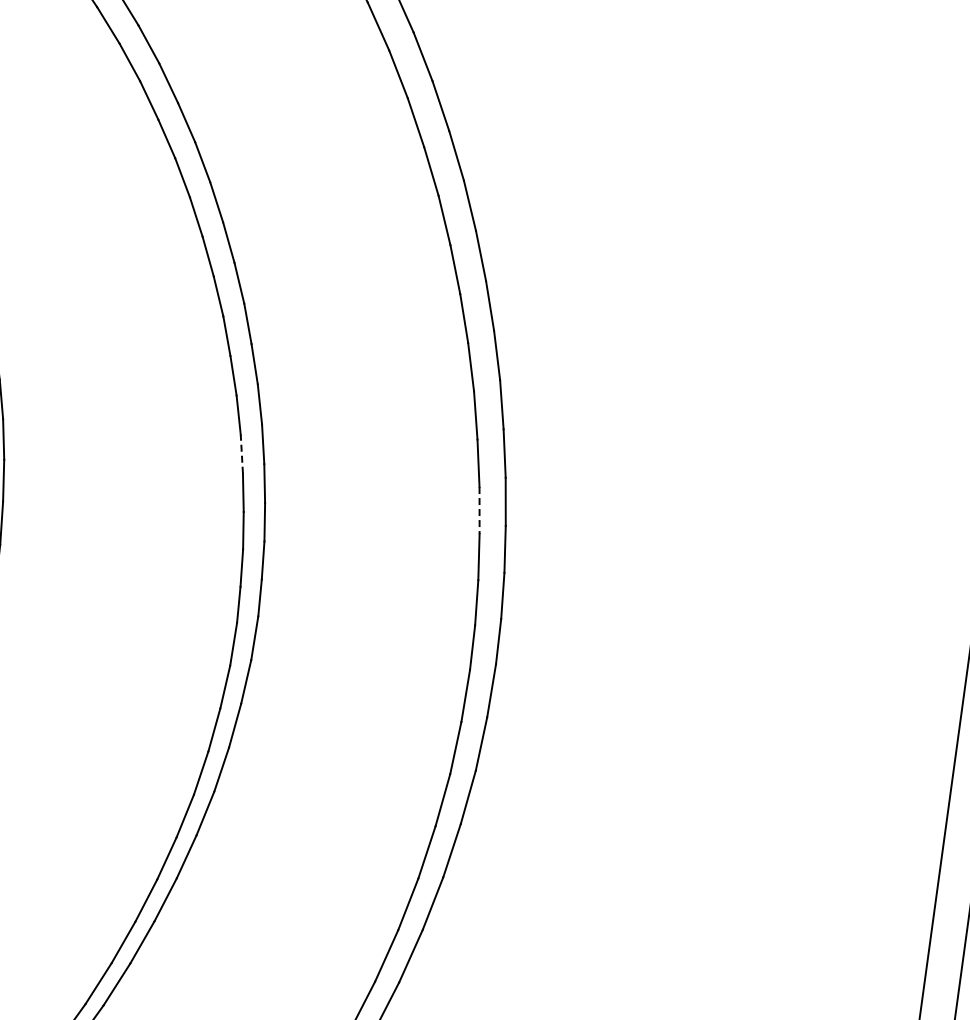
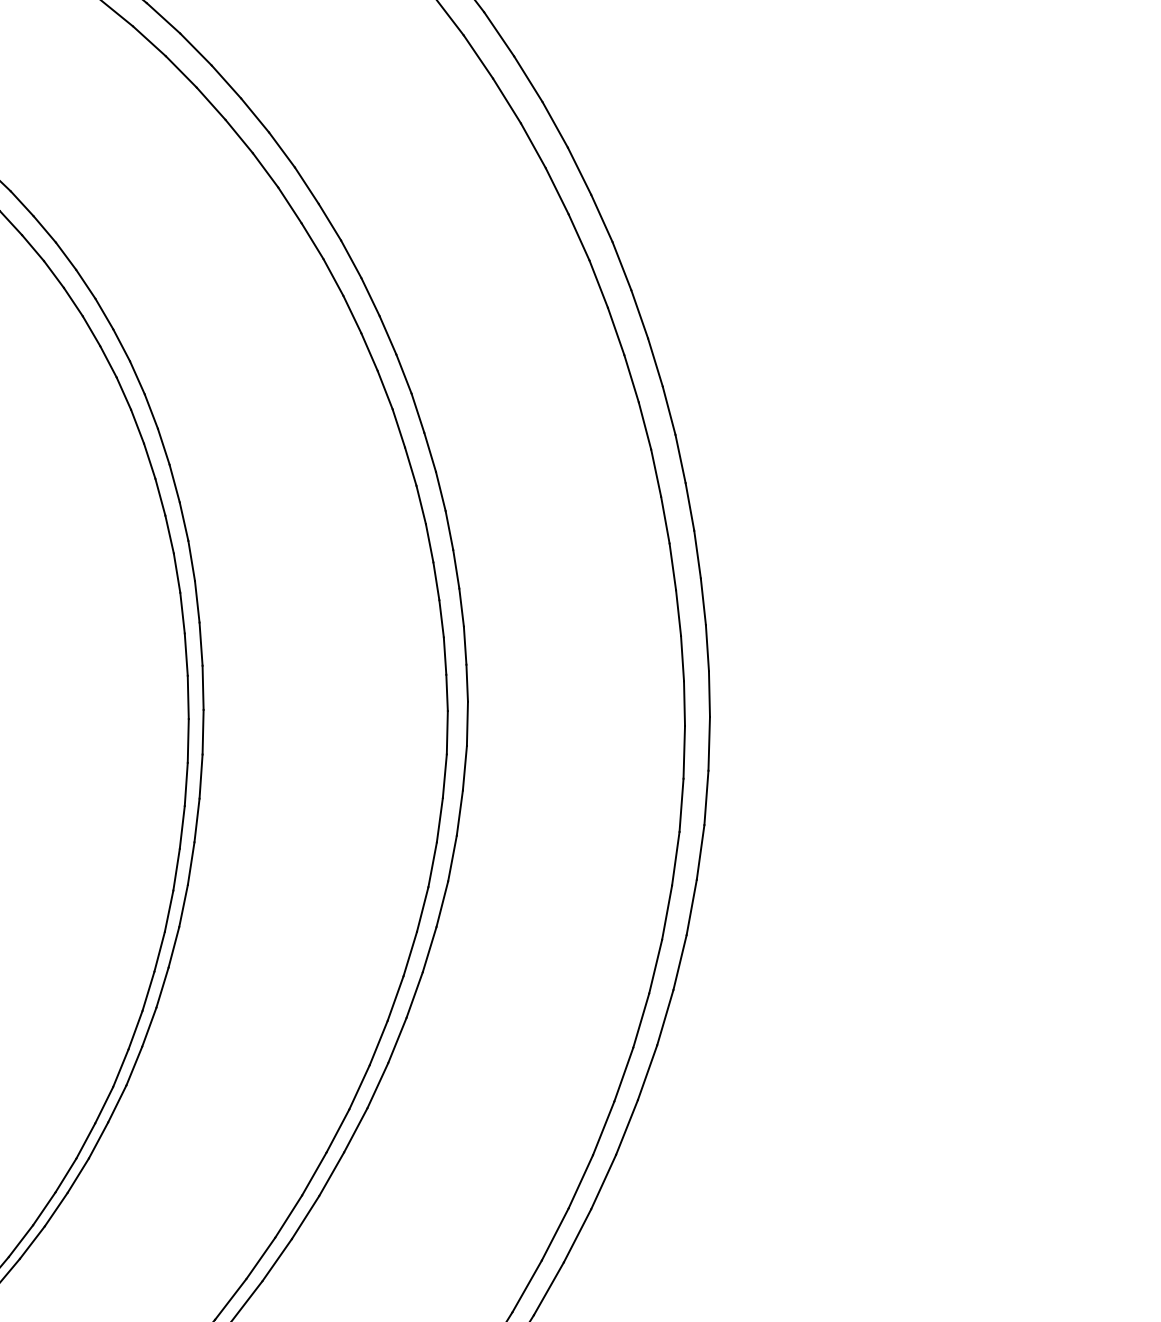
line: (241, 453) -> (429, 542), dashed -> solid
line: (479, 510) -> (672, 566), dashed -> solid

